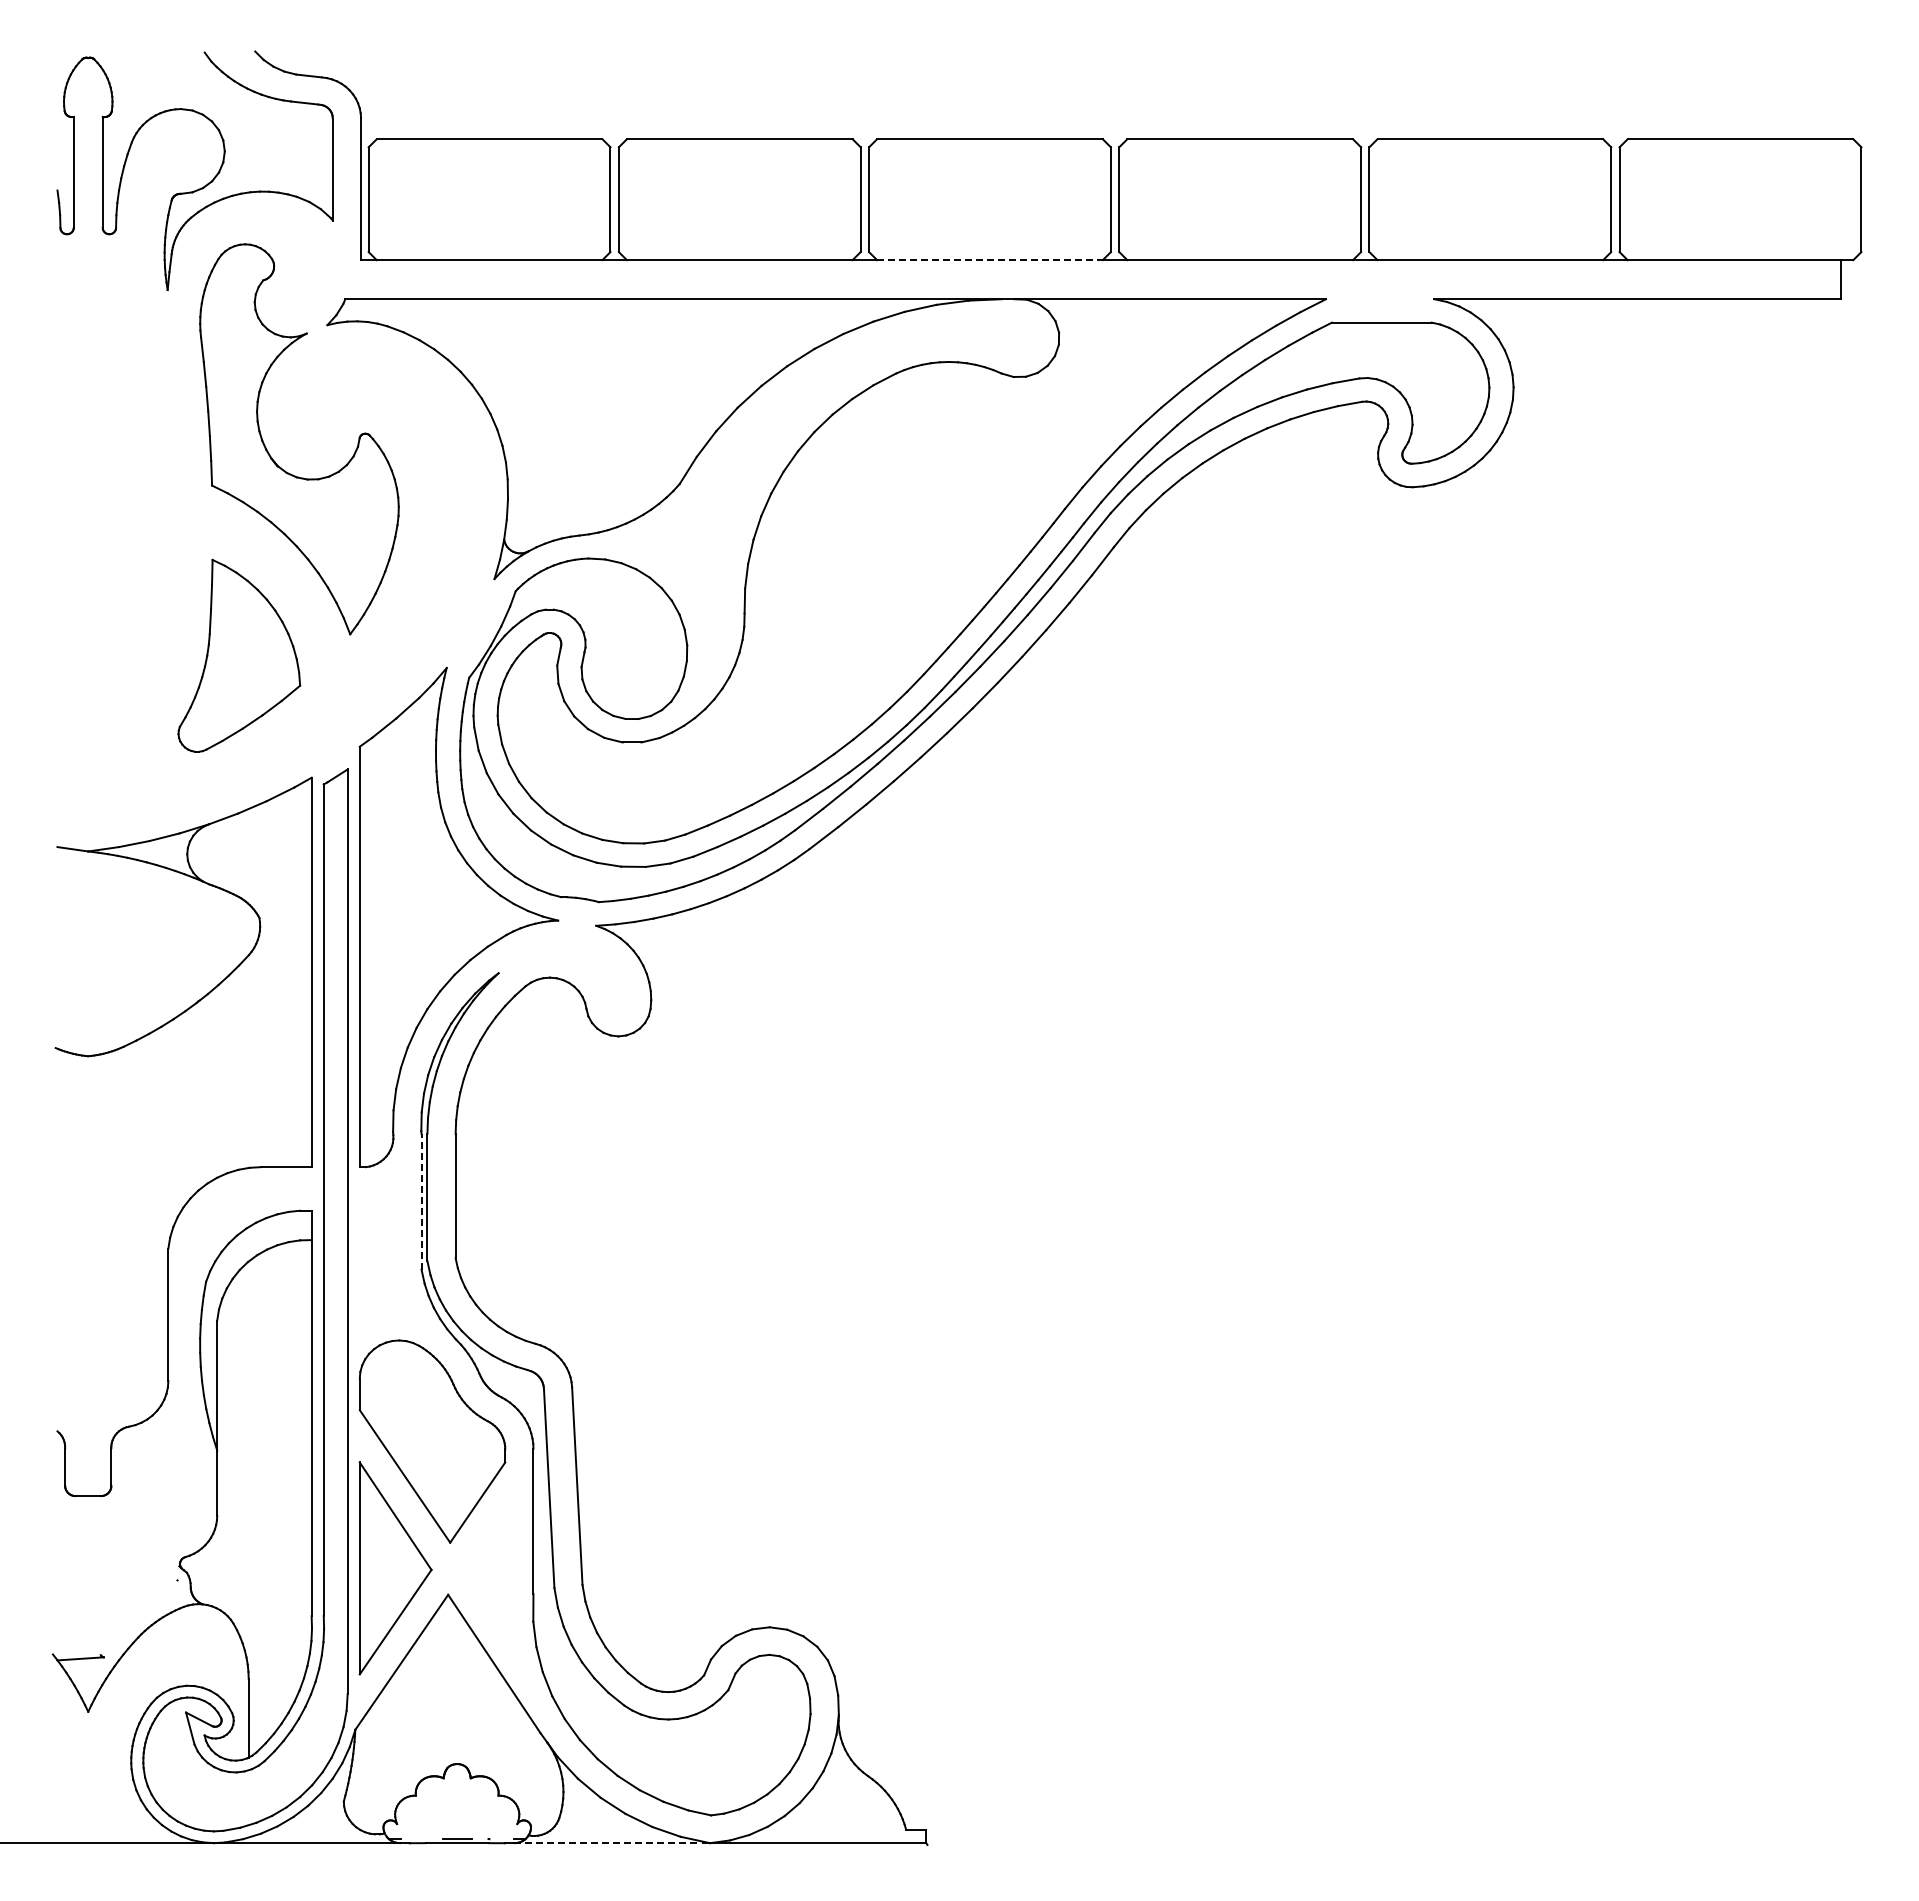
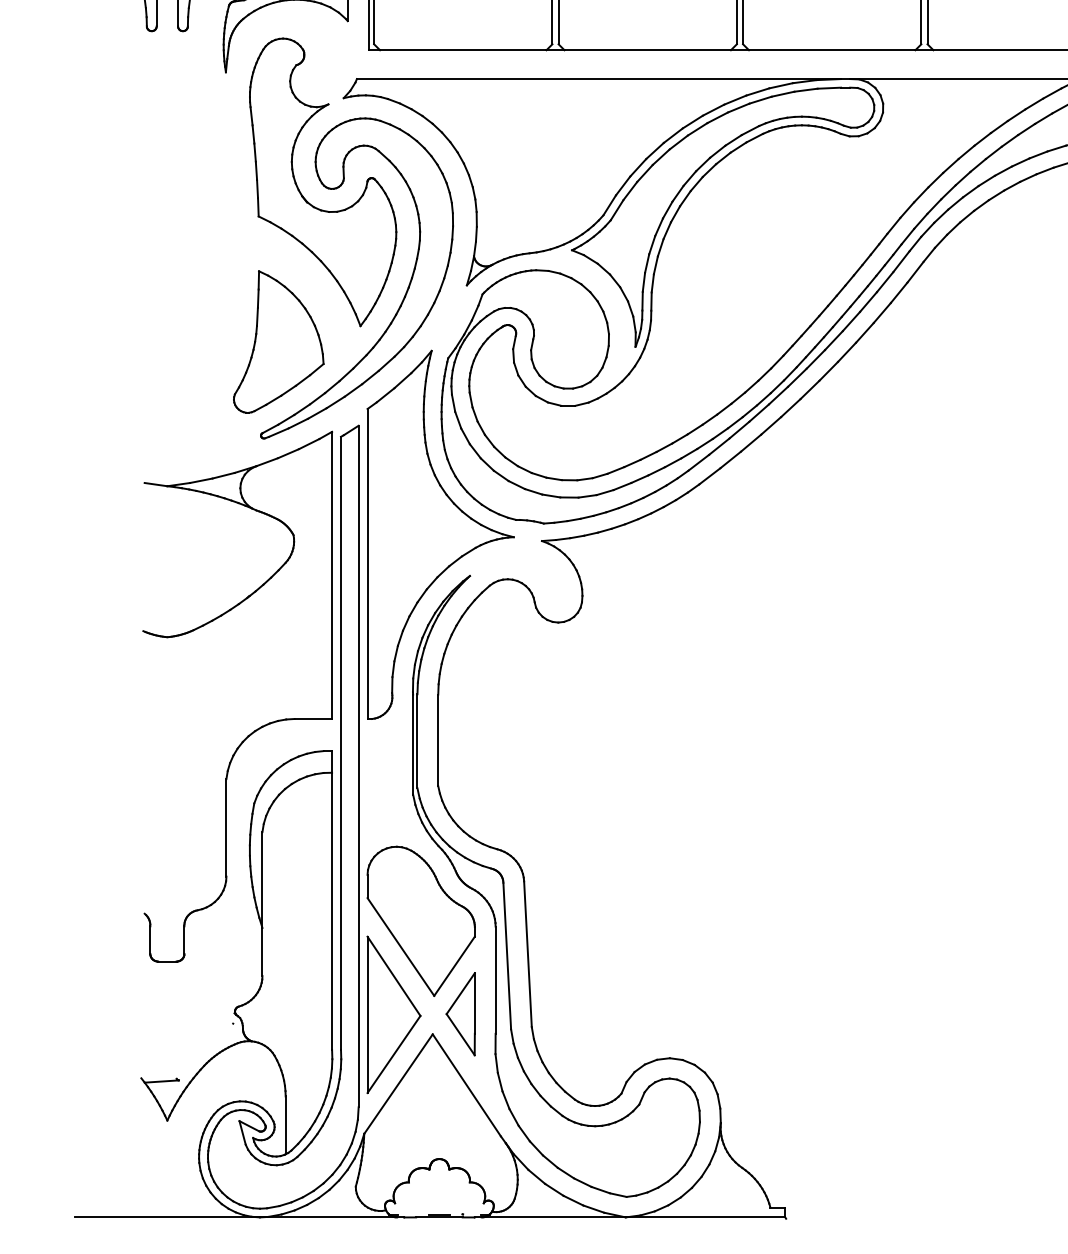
line: (989, 260) -> (831, 50), dashed -> solid
part: (785, 450) -> (681, 190), added
part: (409, 593) -> (404, 296), added
line: (421, 1201) -> (413, 744), dashed -> solid
part: (485, 1567) -> (460, 1014), added
line: (612, 1843) -> (553, 1217), dashed -> solid

